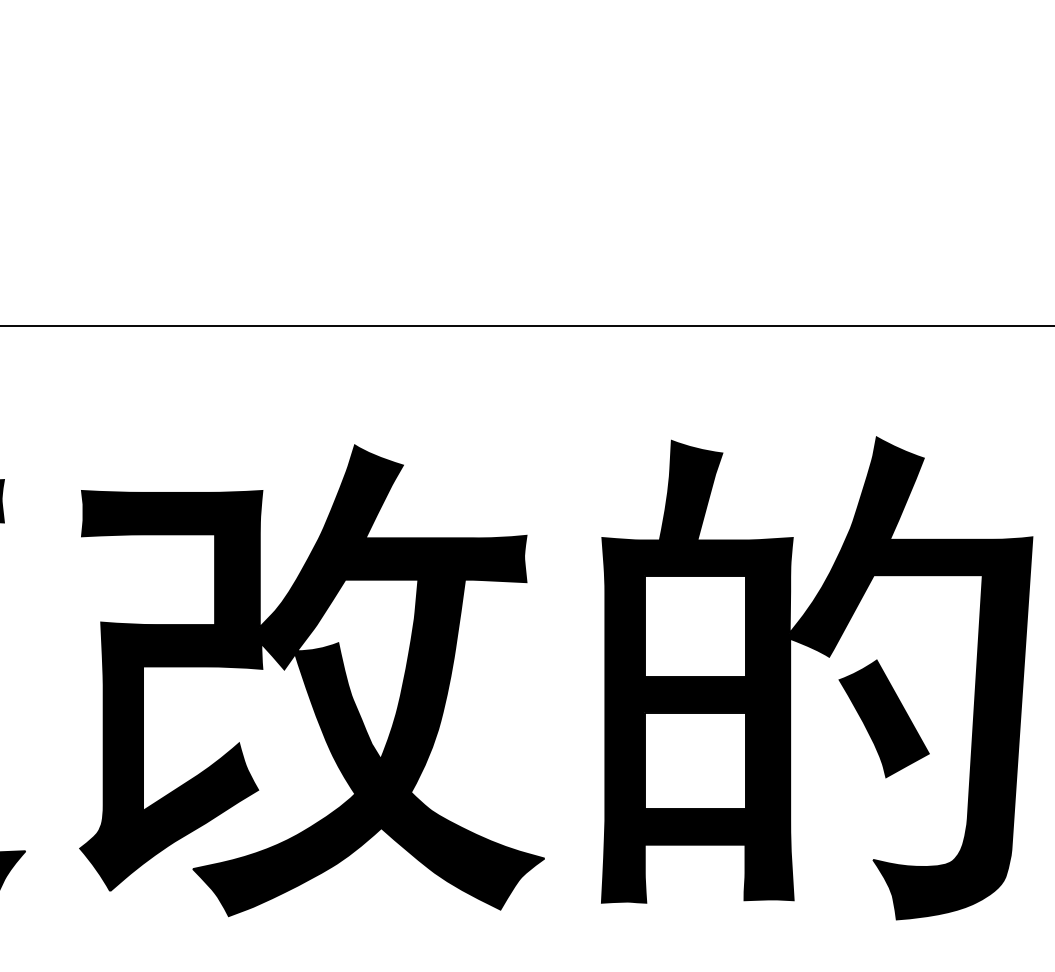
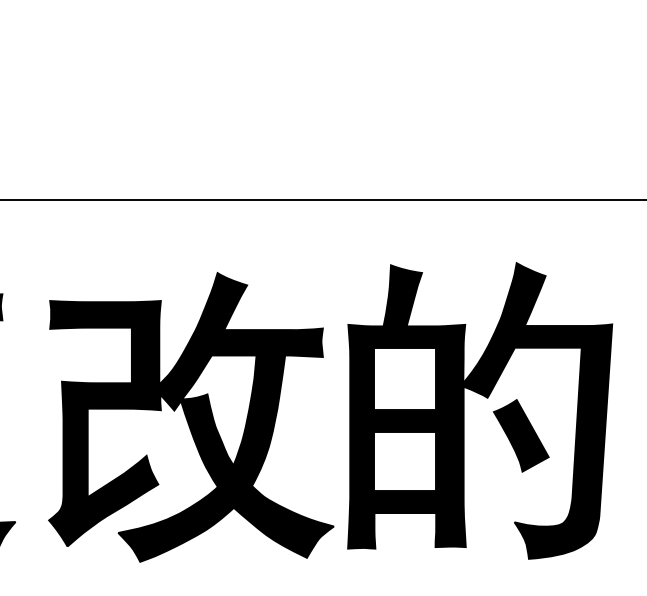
part: (837, 679) -> (492, 411), moved

